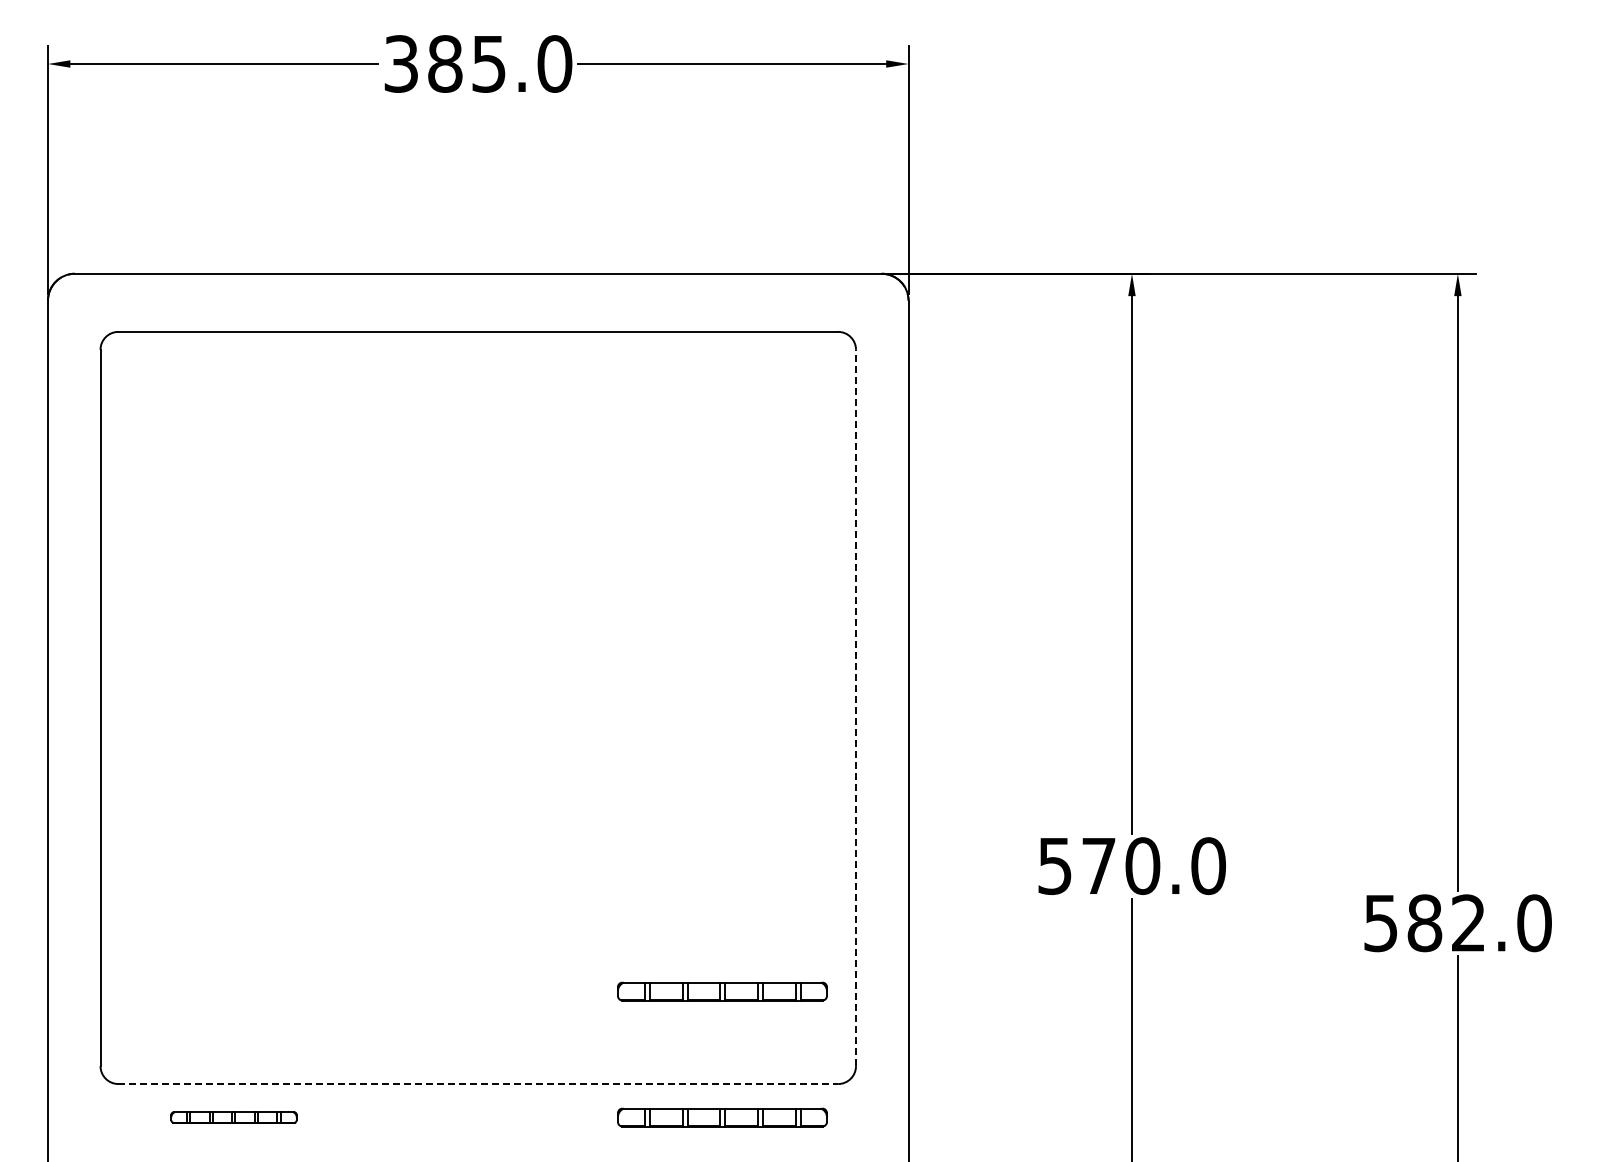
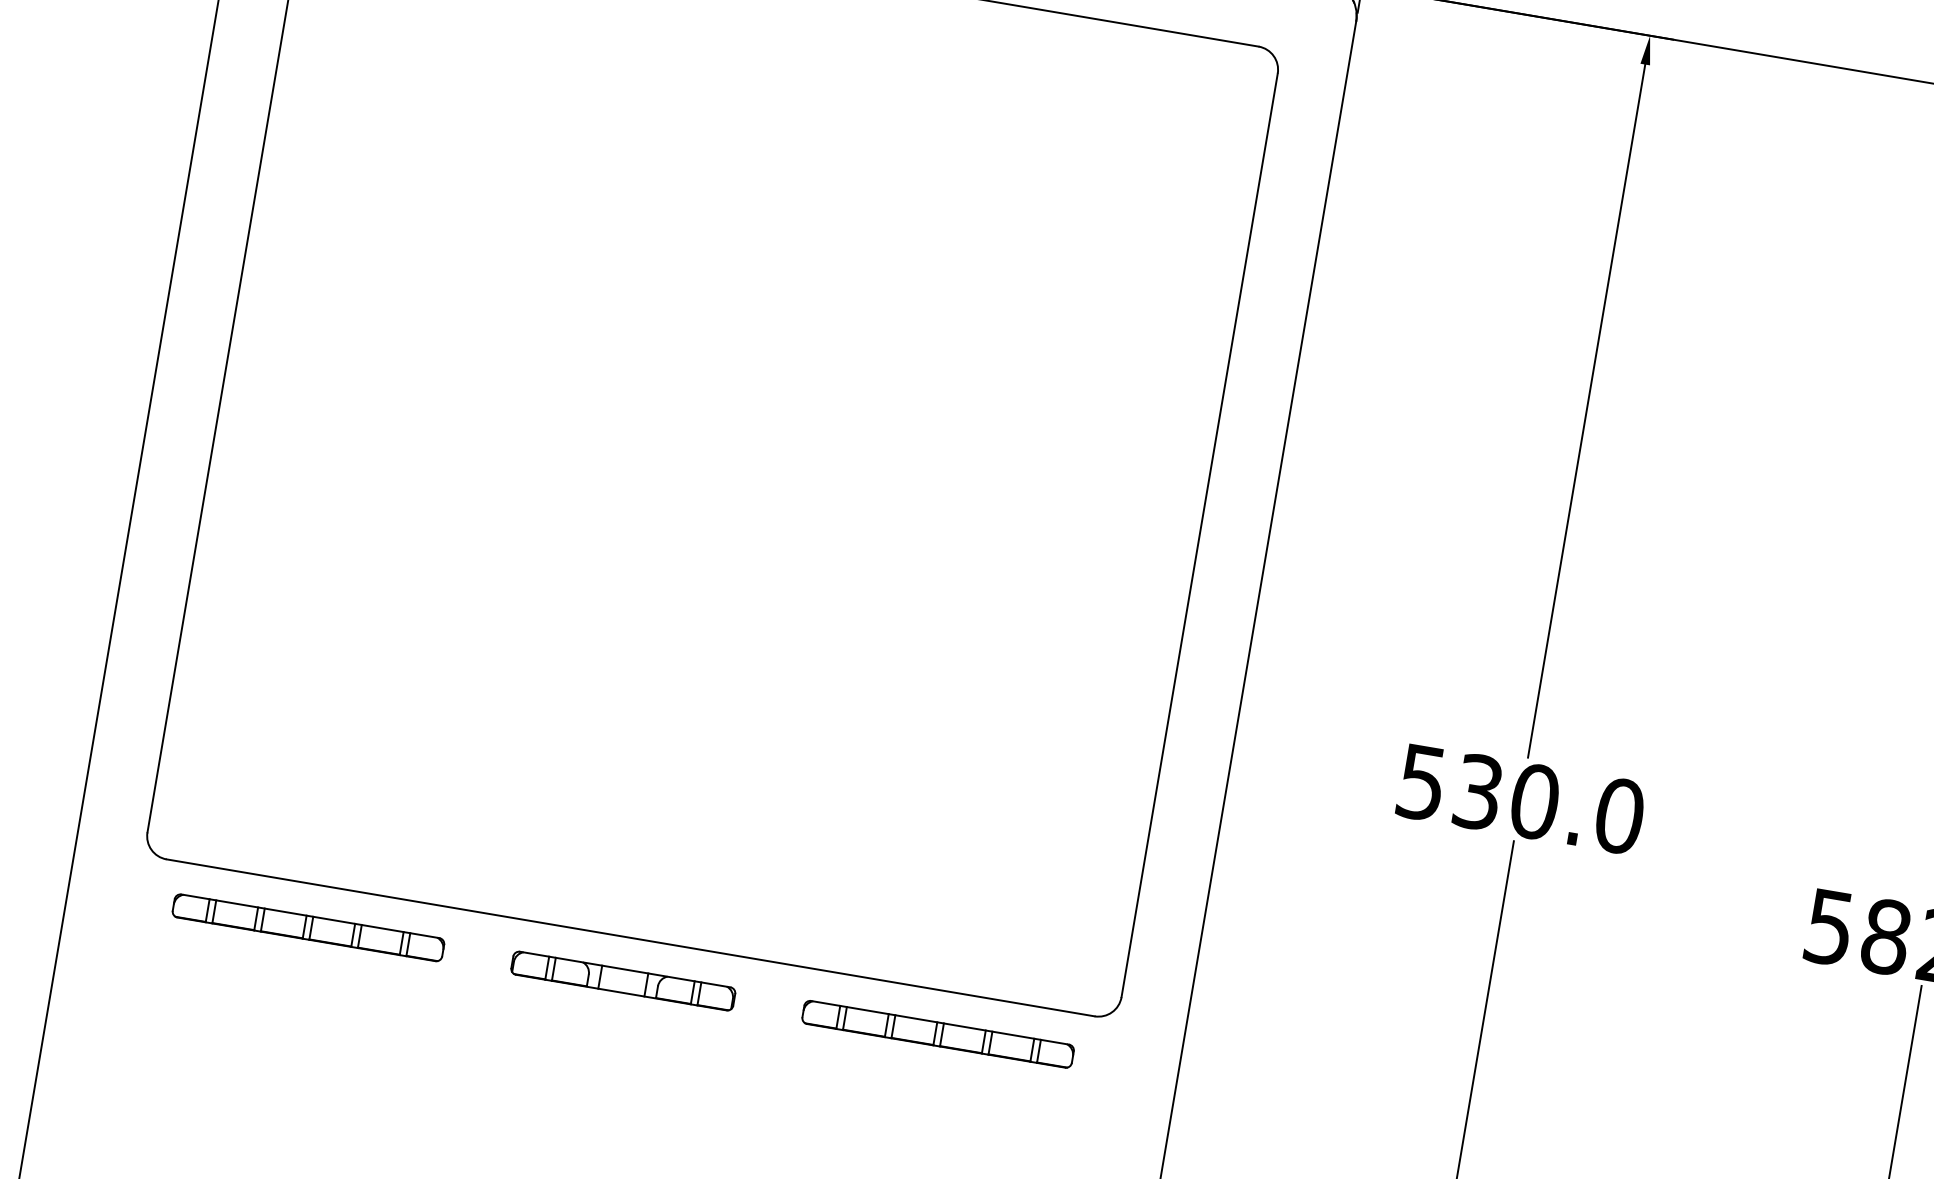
line: (856, 707) -> (1200, 534), dashed -> solid
text: (1098, 866) -> (1477, 792), 570.0 -> 530.0
part: (722, 991) -> (965, 871), removed
line: (478, 1084) -> (630, 938), dashed -> solid
part: (233, 1117) -> (307, 927), size x1.67
part: (478, 1117) -> (623, 981), added

